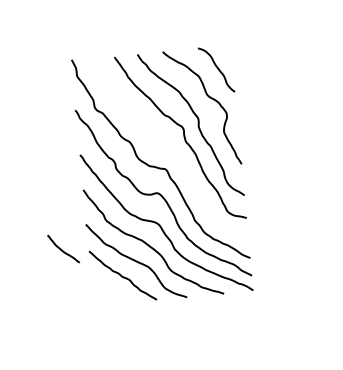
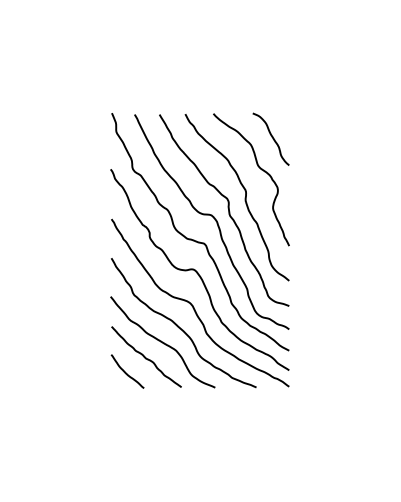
curve: (171, 145) -> (213, 218), added
curve: (62, 249) -> (126, 372), moved

